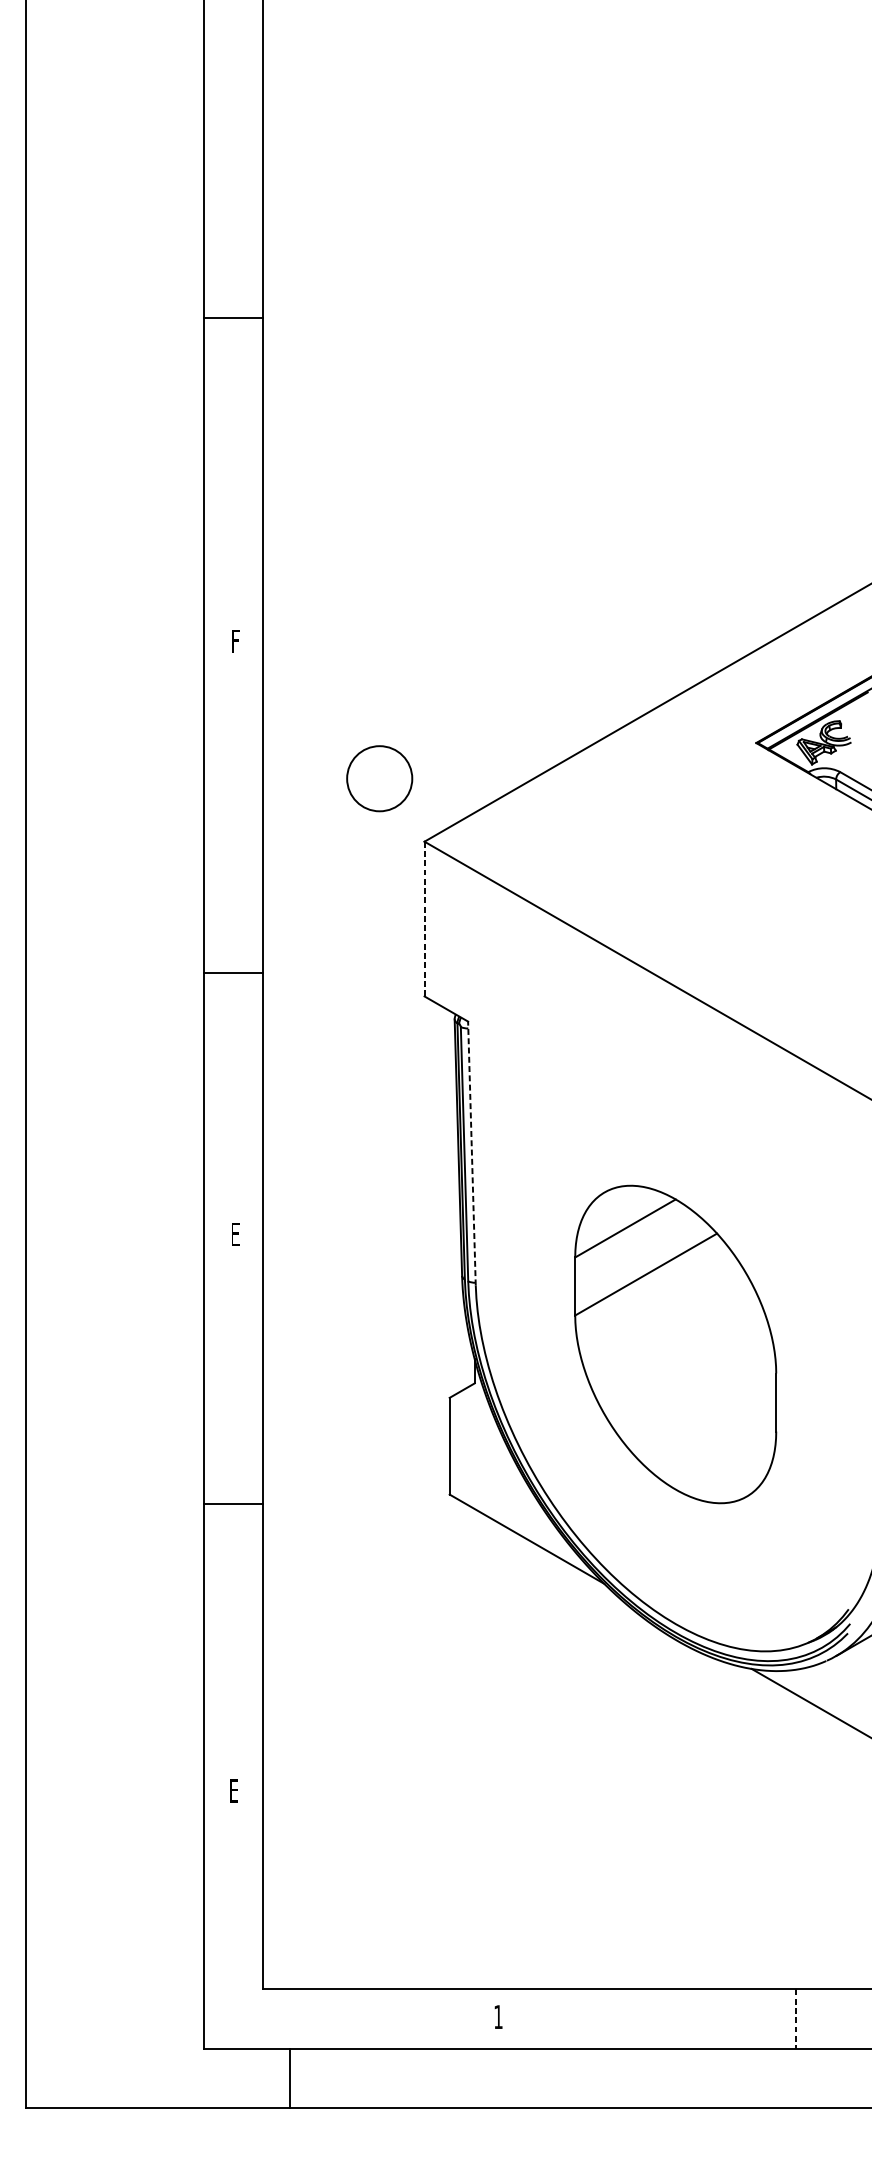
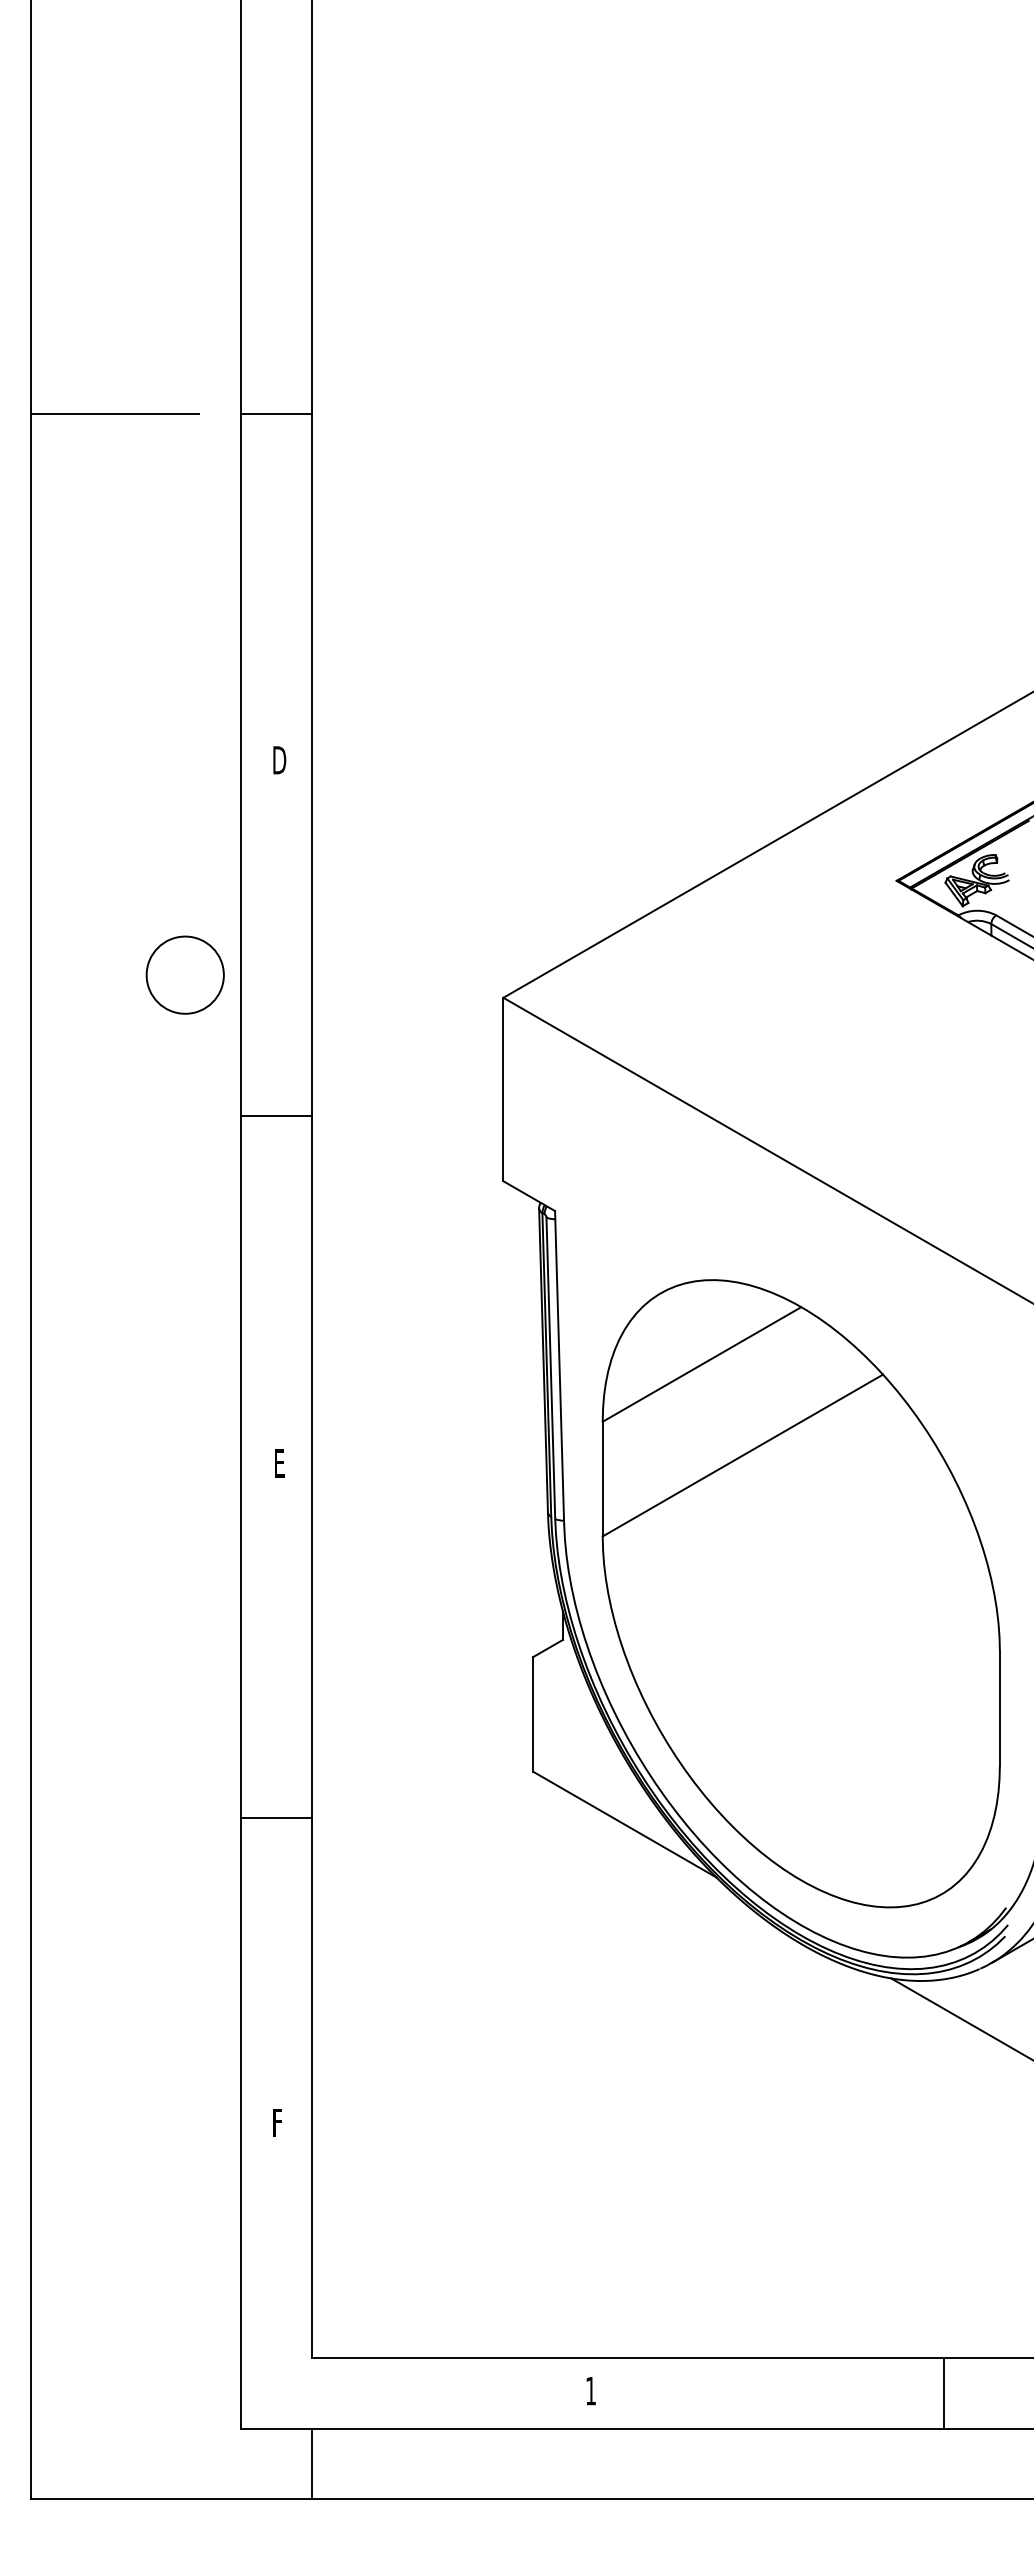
line: (233, 317) -> (276, 413), moved
line: (96, 348) -> (114, 413), added
text: (235, 641) -> (279, 760), F -> D
circle: (379, 778) -> (184, 974), moved
line: (424, 919) -> (503, 1089), dashed -> solid
line: (233, 973) -> (276, 1115), moved
line: (471, 1152) -> (559, 1366), dashed -> solid
part: (675, 1344) -> (800, 1593), size x1.67
line: (233, 1503) -> (276, 1817), moved
text: (234, 1790) -> (278, 2122), E -> F
line: (795, 2019) -> (943, 2393), dashed -> solid
line: (289, 2078) -> (311, 2463), moved

